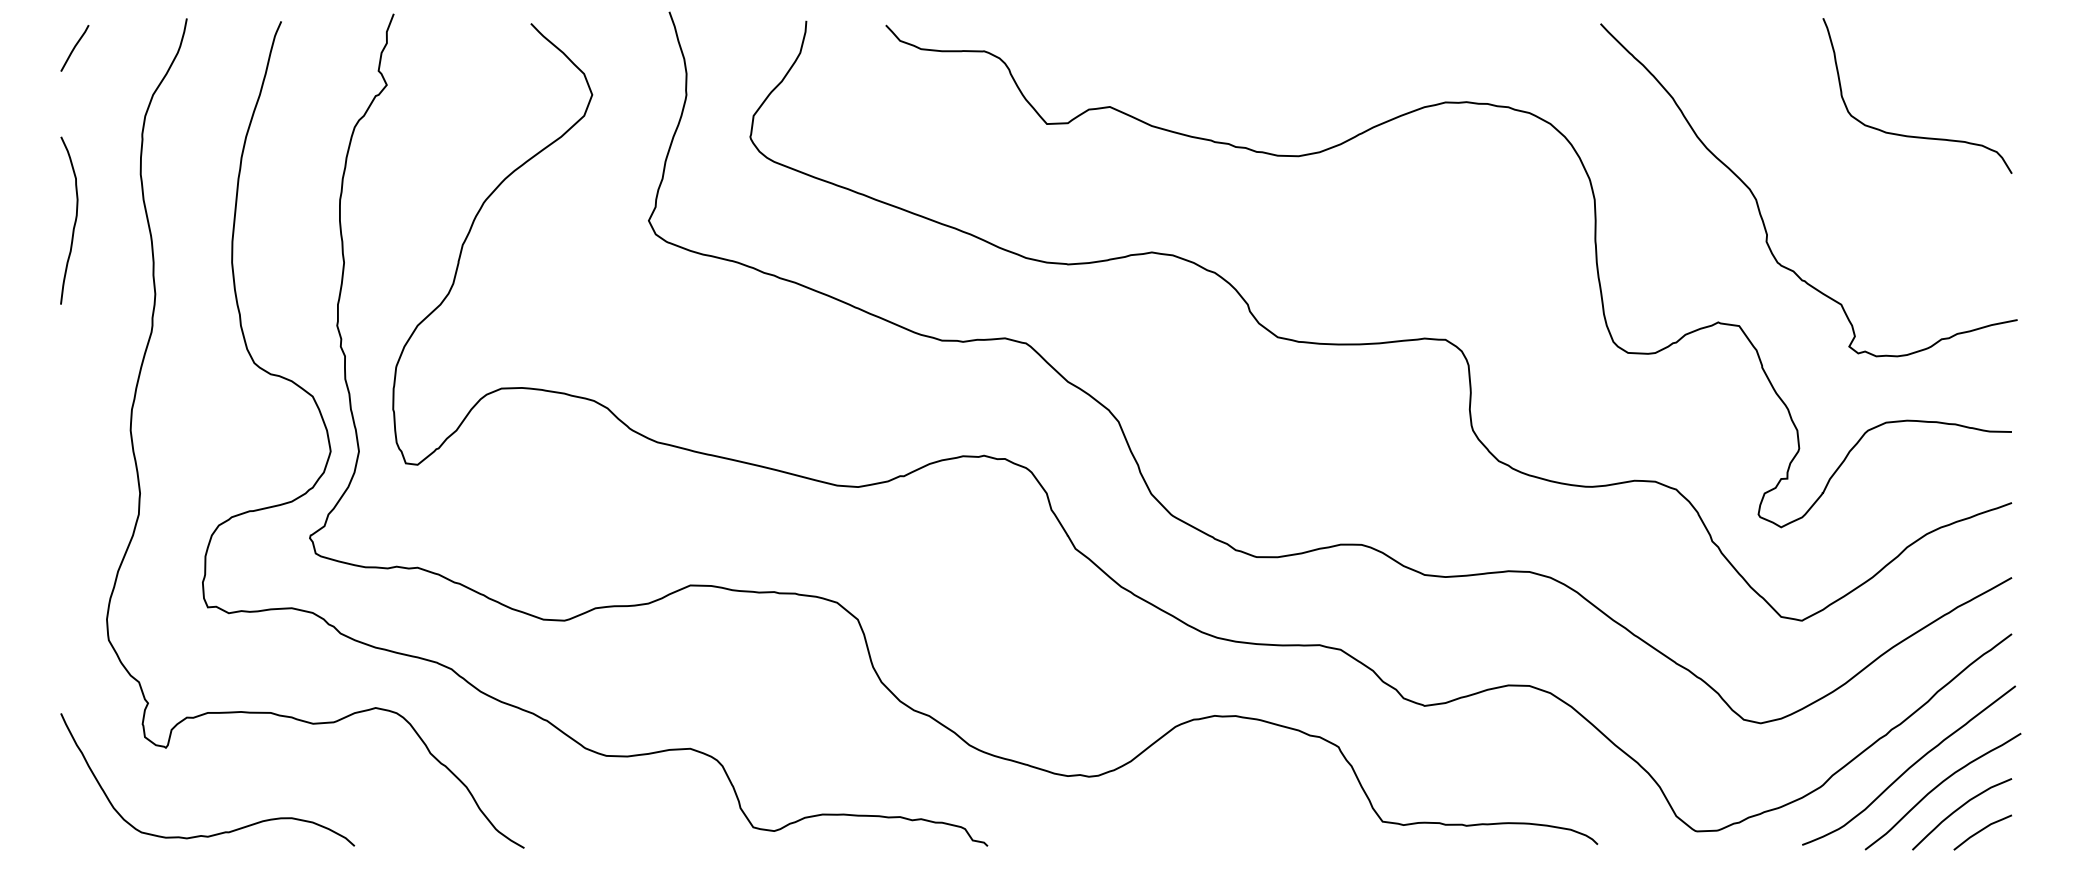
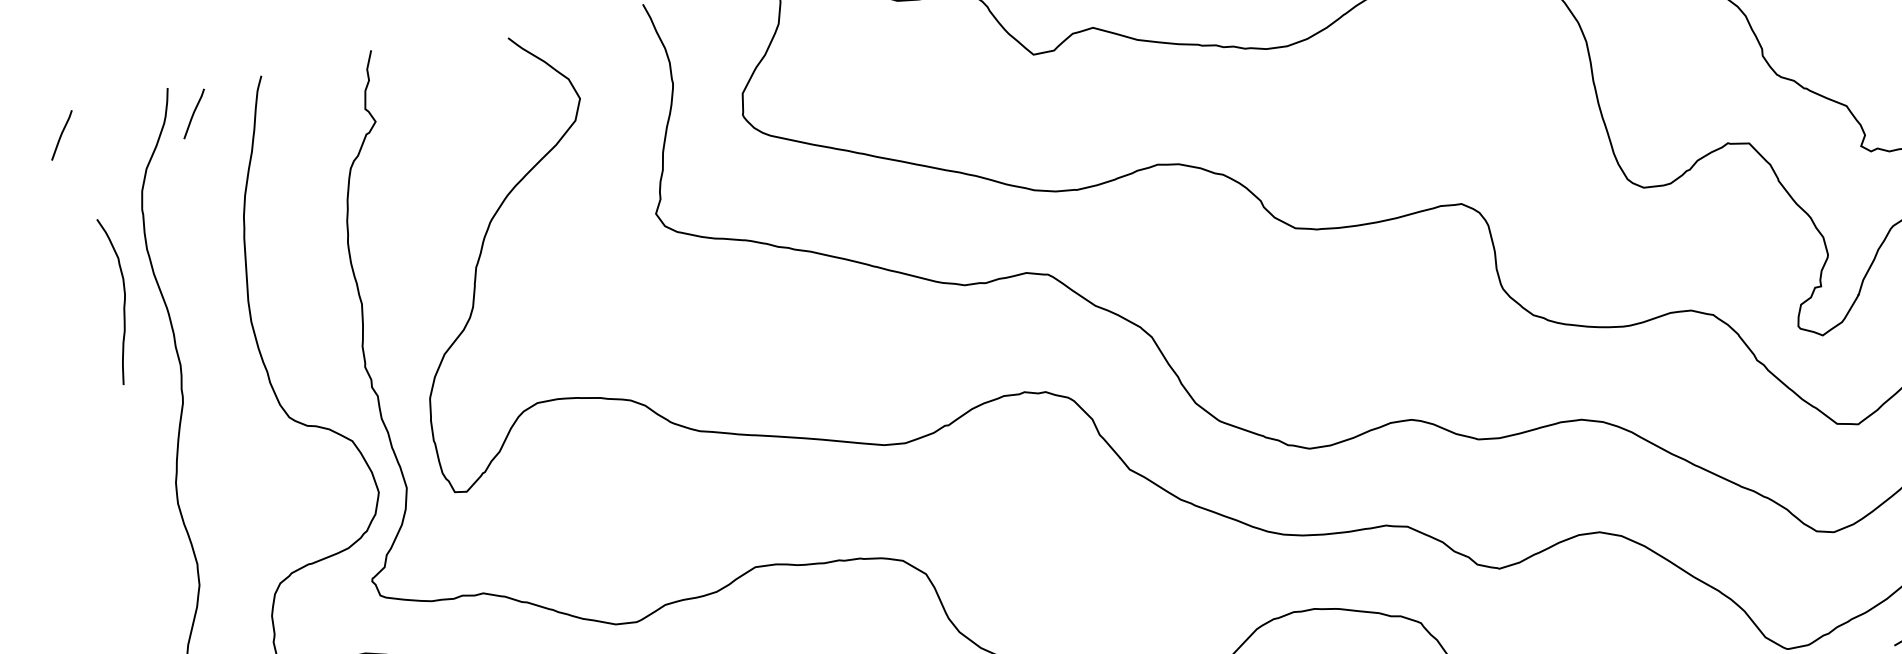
line: (208, 48) -> (193, 114), added
curve: (74, 221) -> (123, 300), moved

